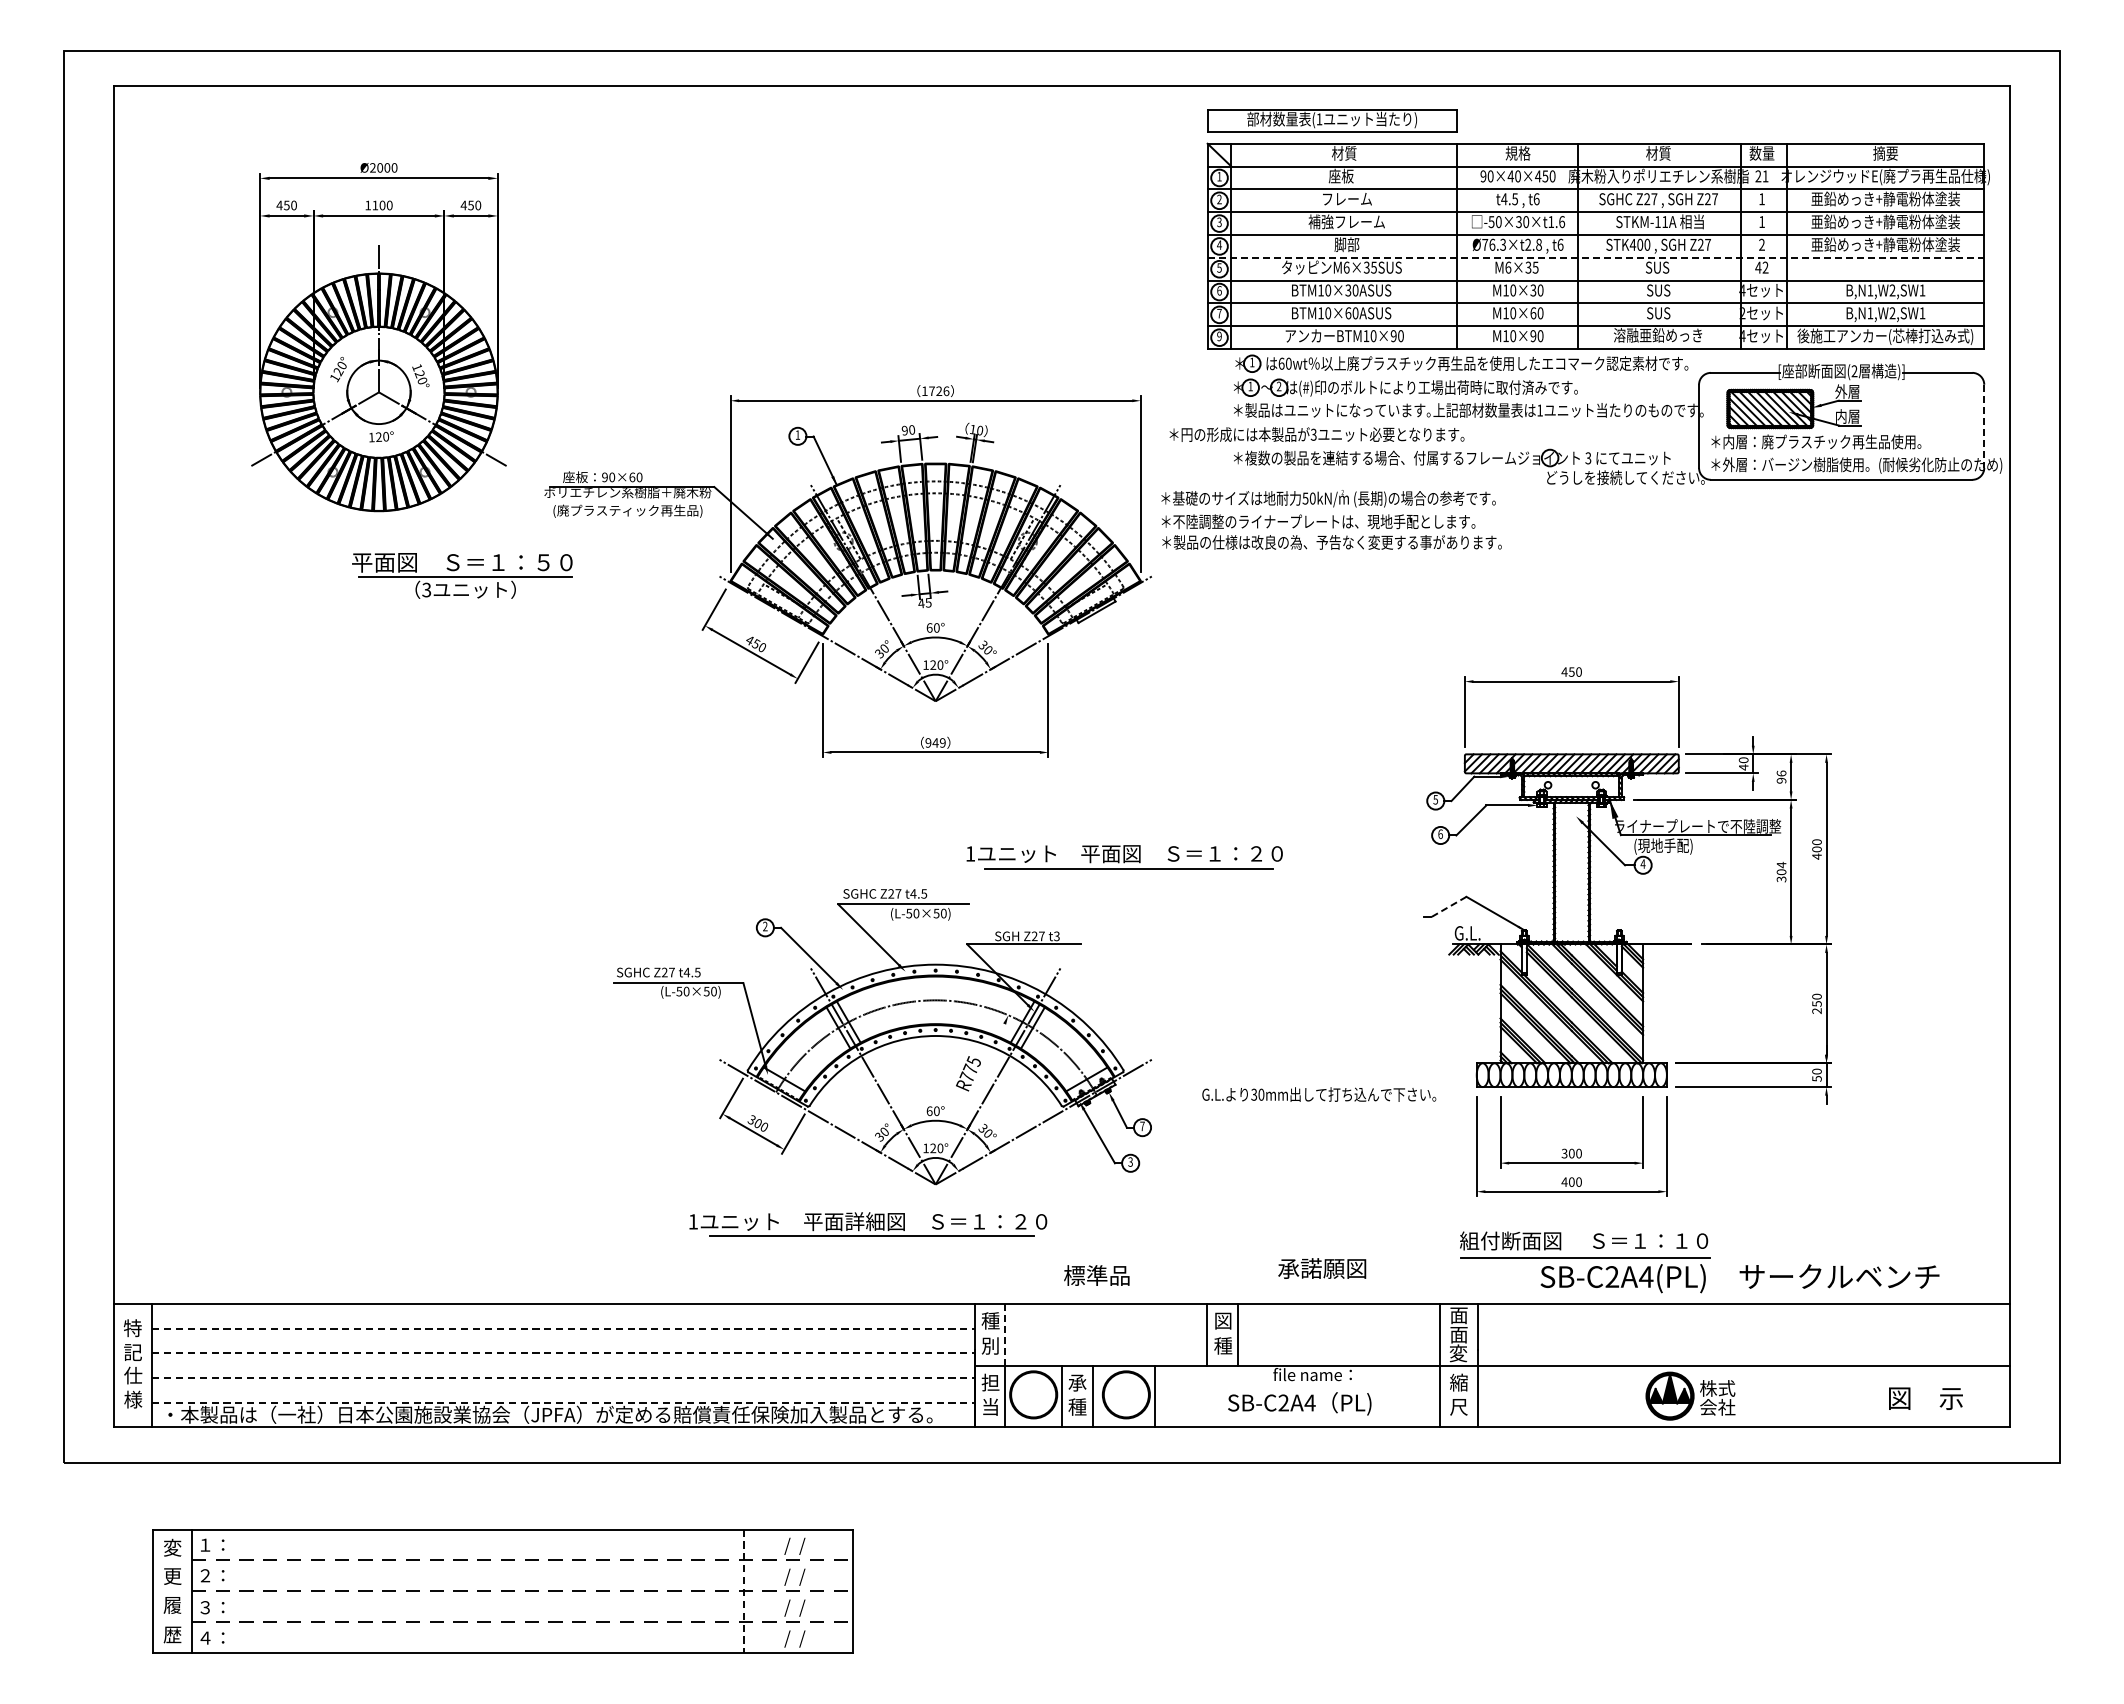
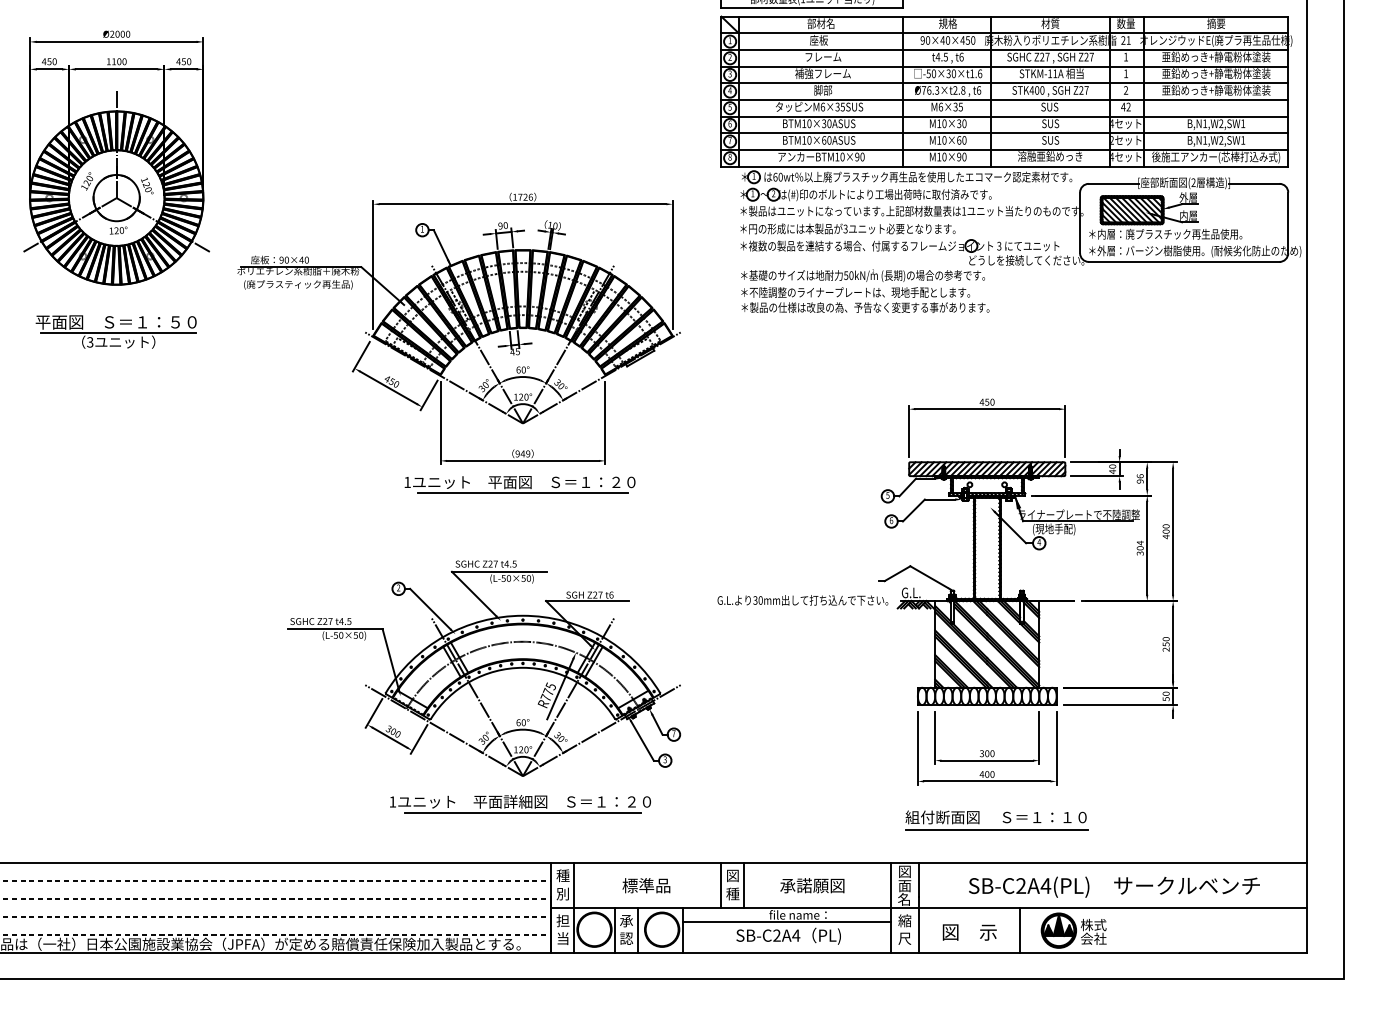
text: (1343, 153) -> (820, 23), 材質 -> 部材名
line: (1596, 257) -> (1005, 99), dashed -> solid
text: (1219, 336) -> (730, 157), 9 -> 8
line: (1984, 426) -> (1288, 223), dashed -> solid
text: (1316, 434) -> (847, 228), moved
text: (632, 477) -> (301, 260), 90×60 -> 90×40
text: (1331, 519) -> (865, 290), moved
part: (462, 575) -> (116, 331), moved
part: (1124, 857) -> (519, 485), moved
line: (1448, 907) -> (897, 574), dashed -> solid
text: (1056, 936) -> (611, 595), t3 -> t6
line: (986, 1065) -> (560, 689), added
text: (1319, 1094) -> (803, 600), moved
part: (868, 1224) -> (520, 803), moved
text: (1322, 1268) -> (812, 885), moved
text: (1096, 1275) -> (646, 885), moved
text: (1739, 1278) -> (1113, 887), moved
text: (1458, 1315) -> (904, 871), 面 -> 図
line: (1005, 1334) -> (573, 885), dashed -> solid
text: (1458, 1353) -> (904, 899), 変 -> 名
line: (1296, 1384) -> (786, 922), added
line: (1616, 1396) -> (1019, 930), added
text: (1925, 1398) -> (969, 932), moved
text: (1077, 1406) -> (626, 938), 種 -> 認

